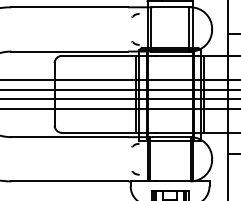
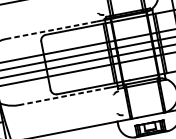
line: (69, 51) -> (51, 30), solid -> dashed
line: (70, 137) -> (64, 96), solid -> dashed

